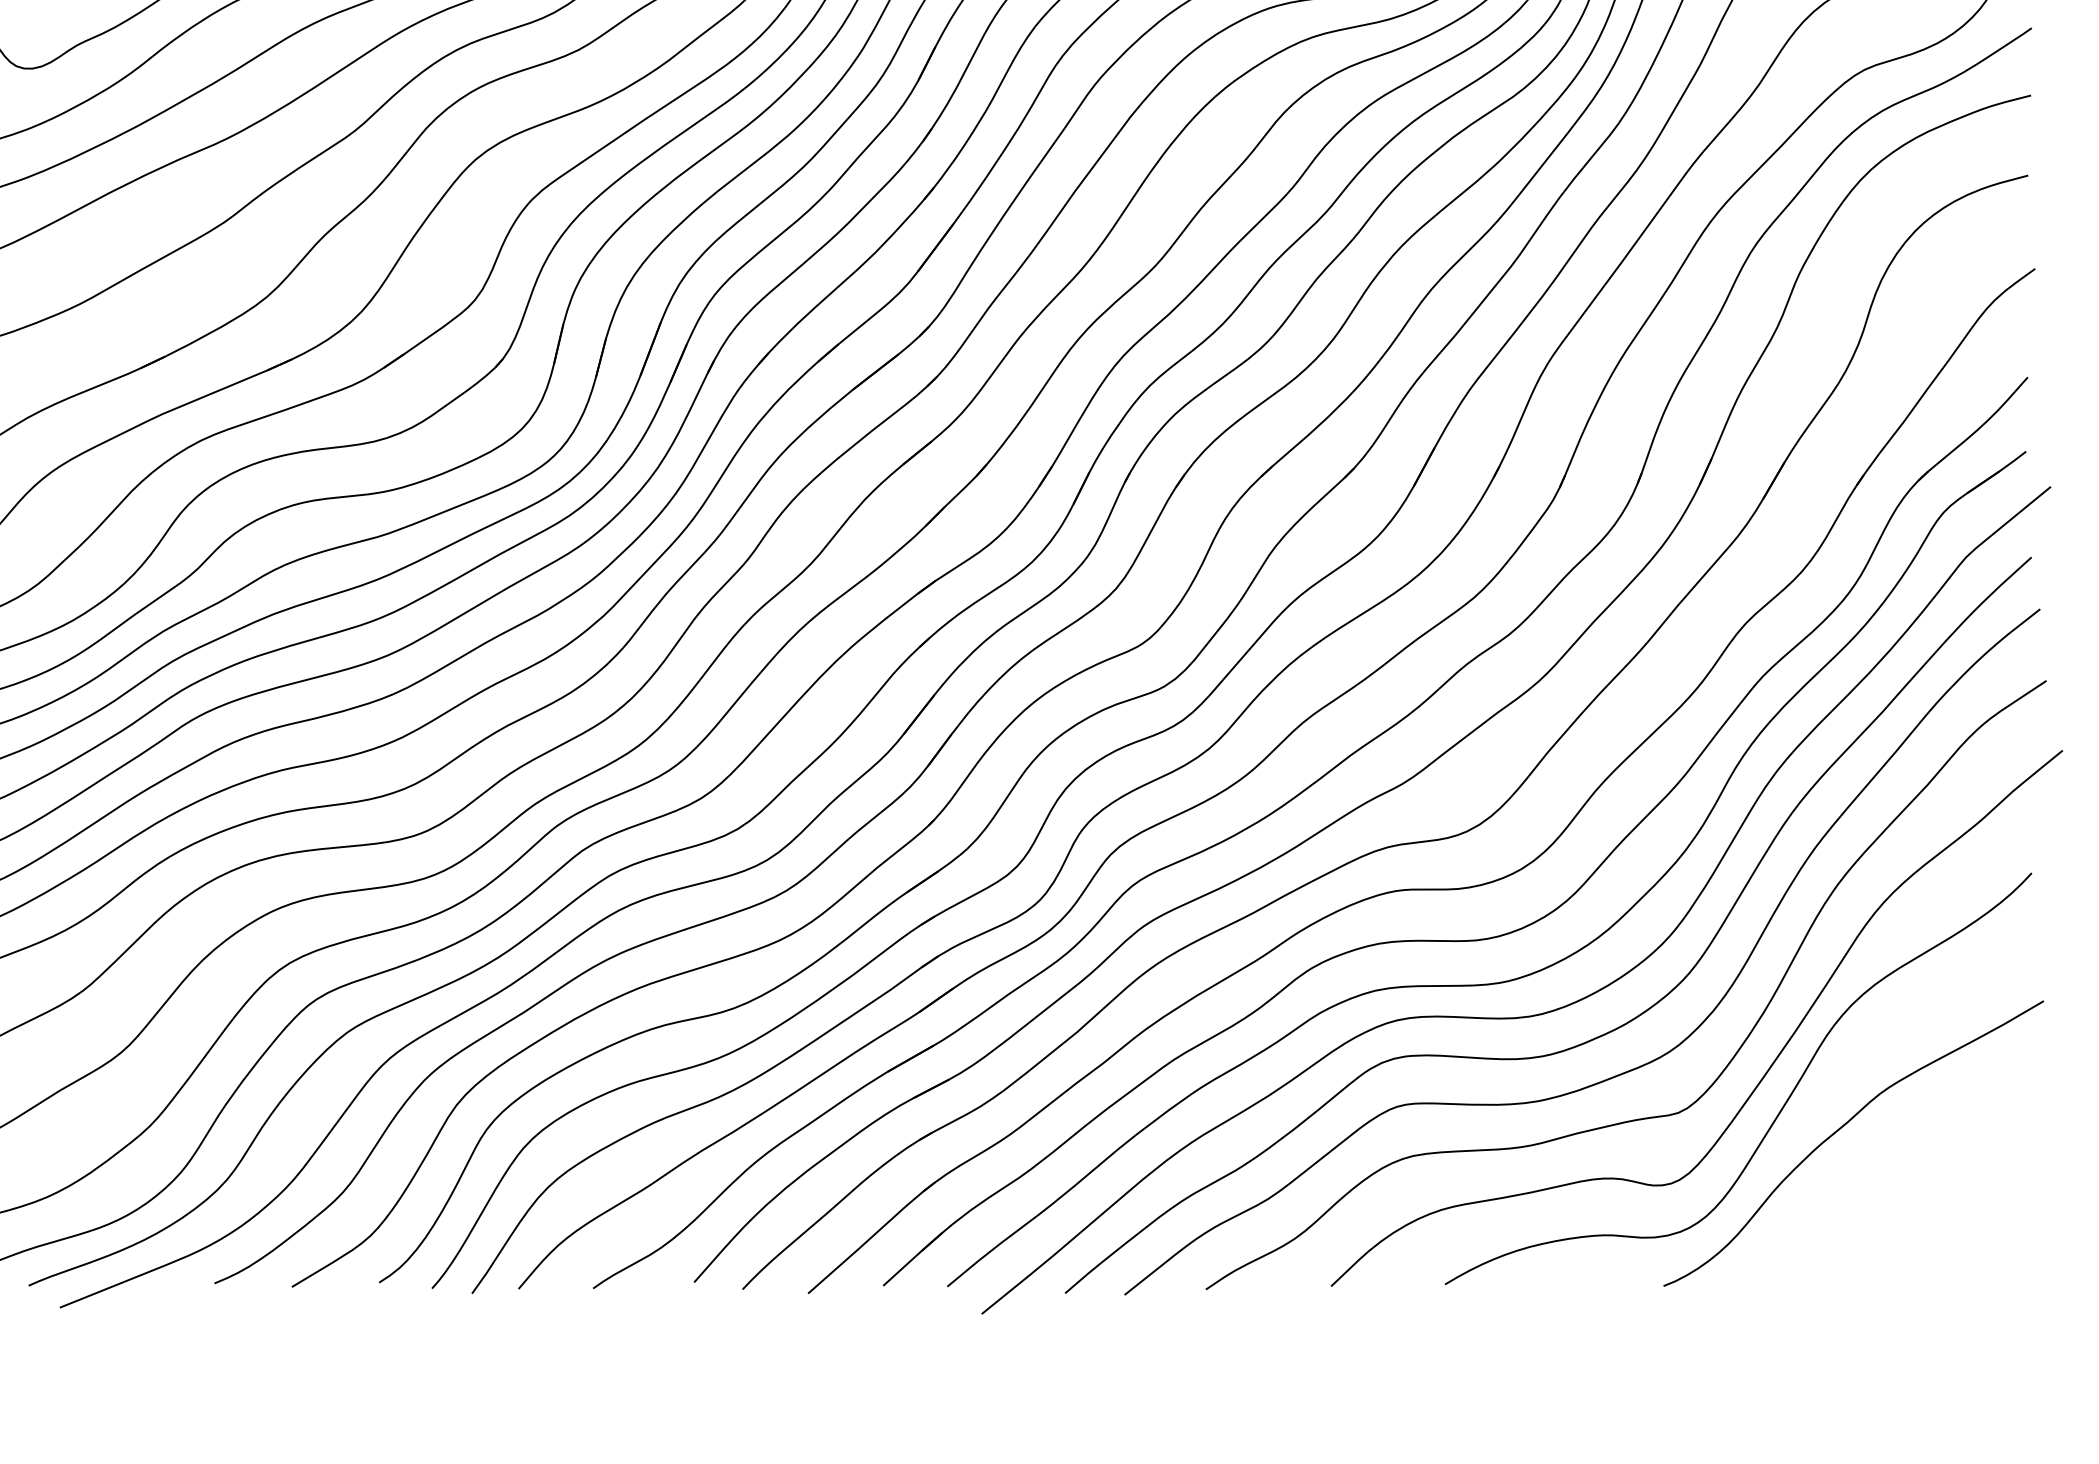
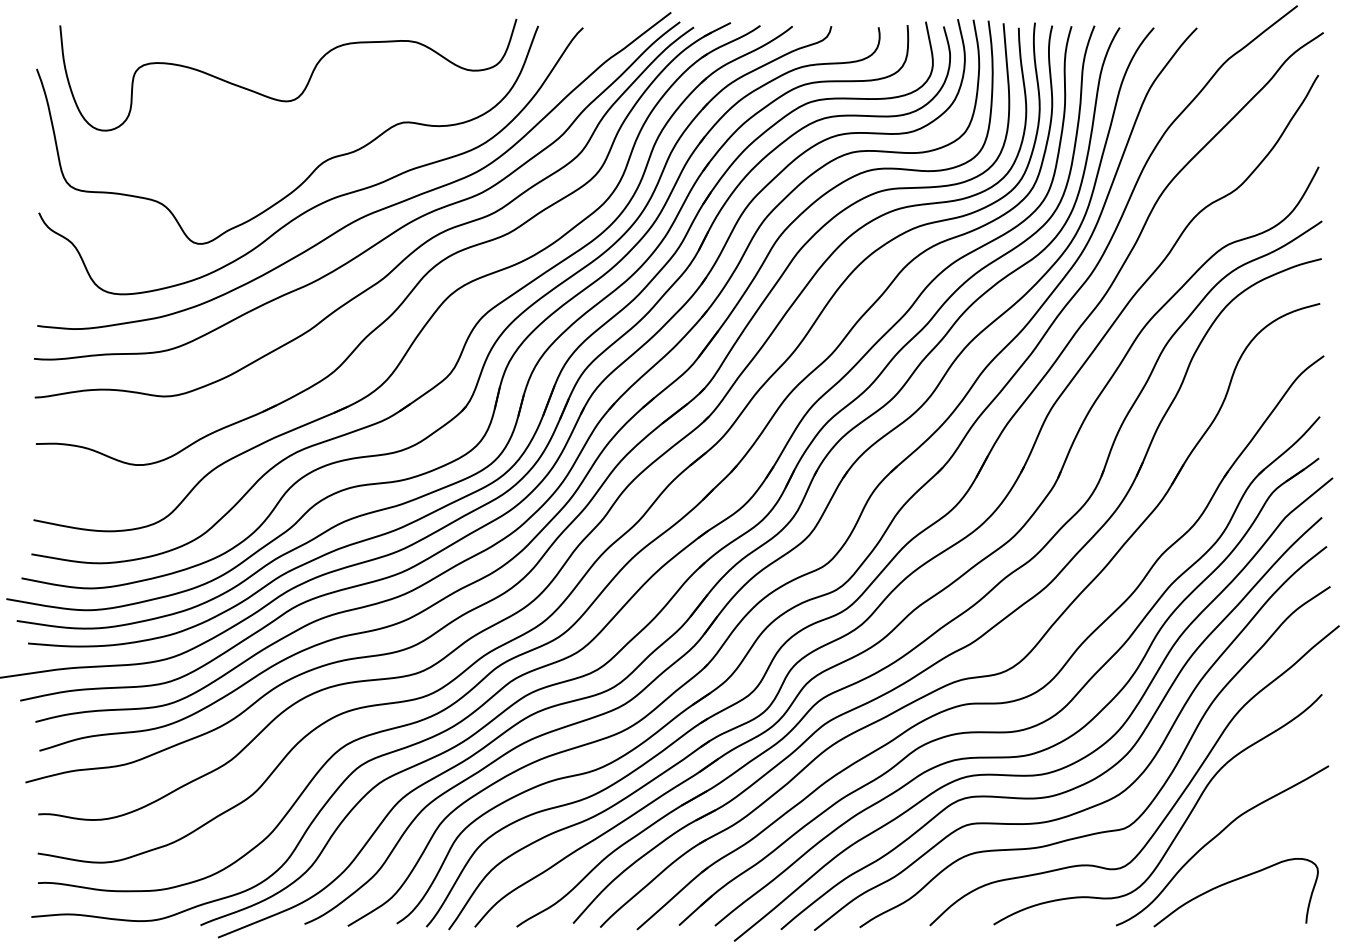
curve: (1869, 1209) -> (1231, 882), added

